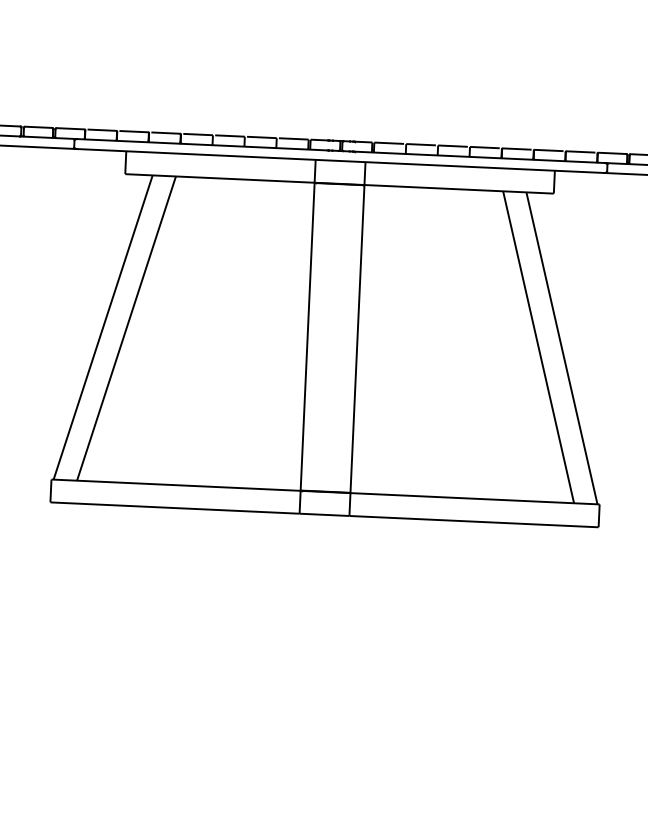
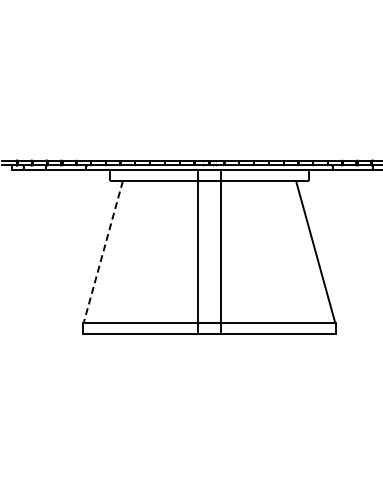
line: (125, 327) -> (113, 251), removed
line: (103, 328) -> (103, 252), solid -> dashed
line: (537, 346) -> (304, 251), removed

